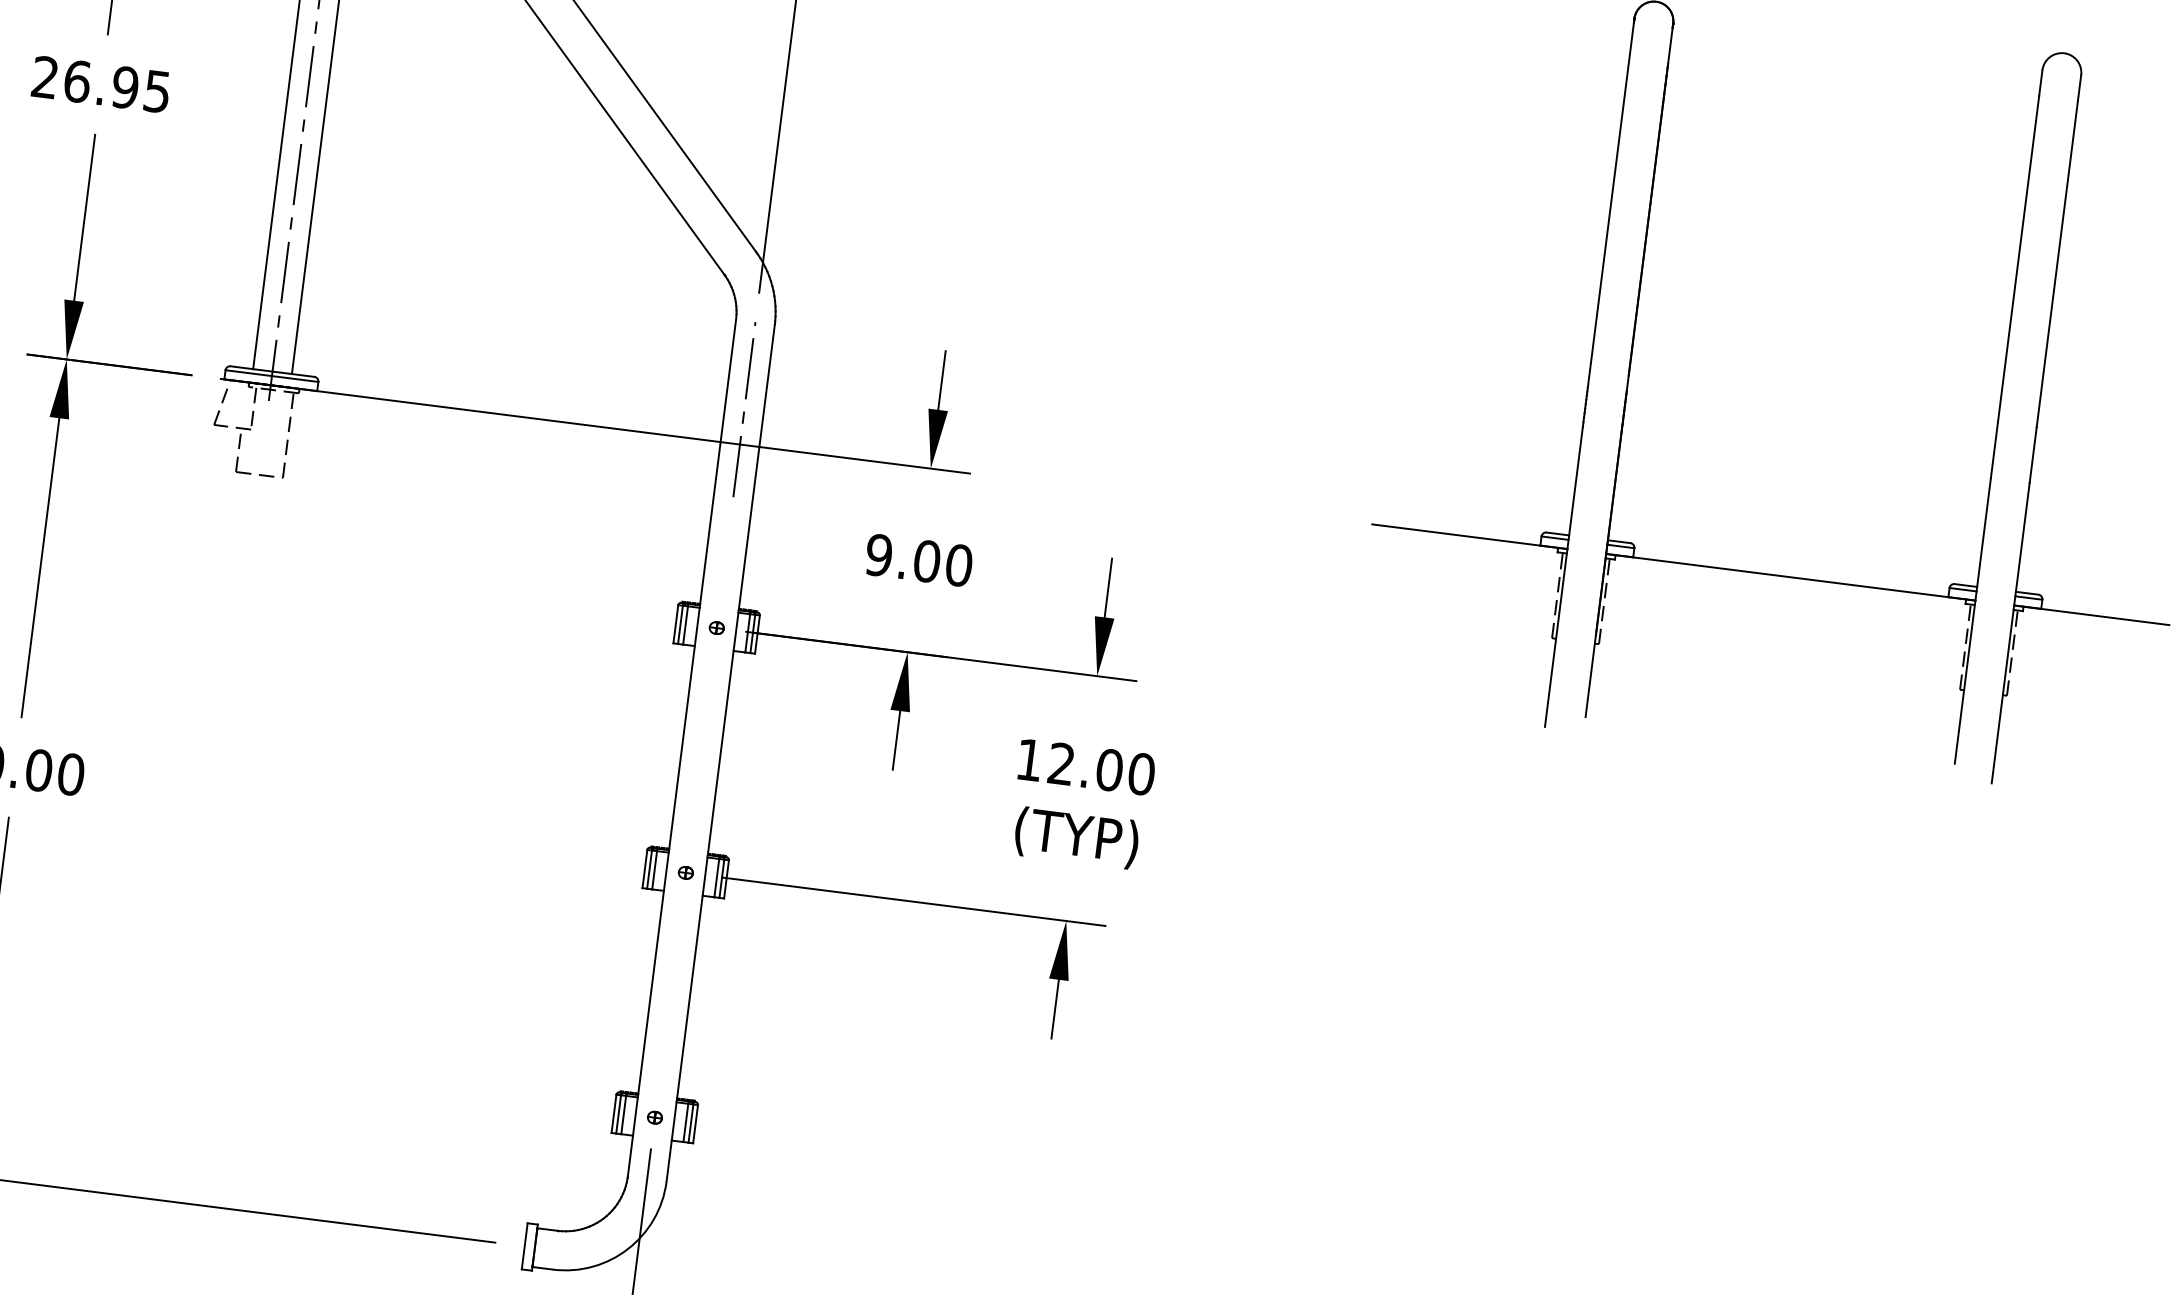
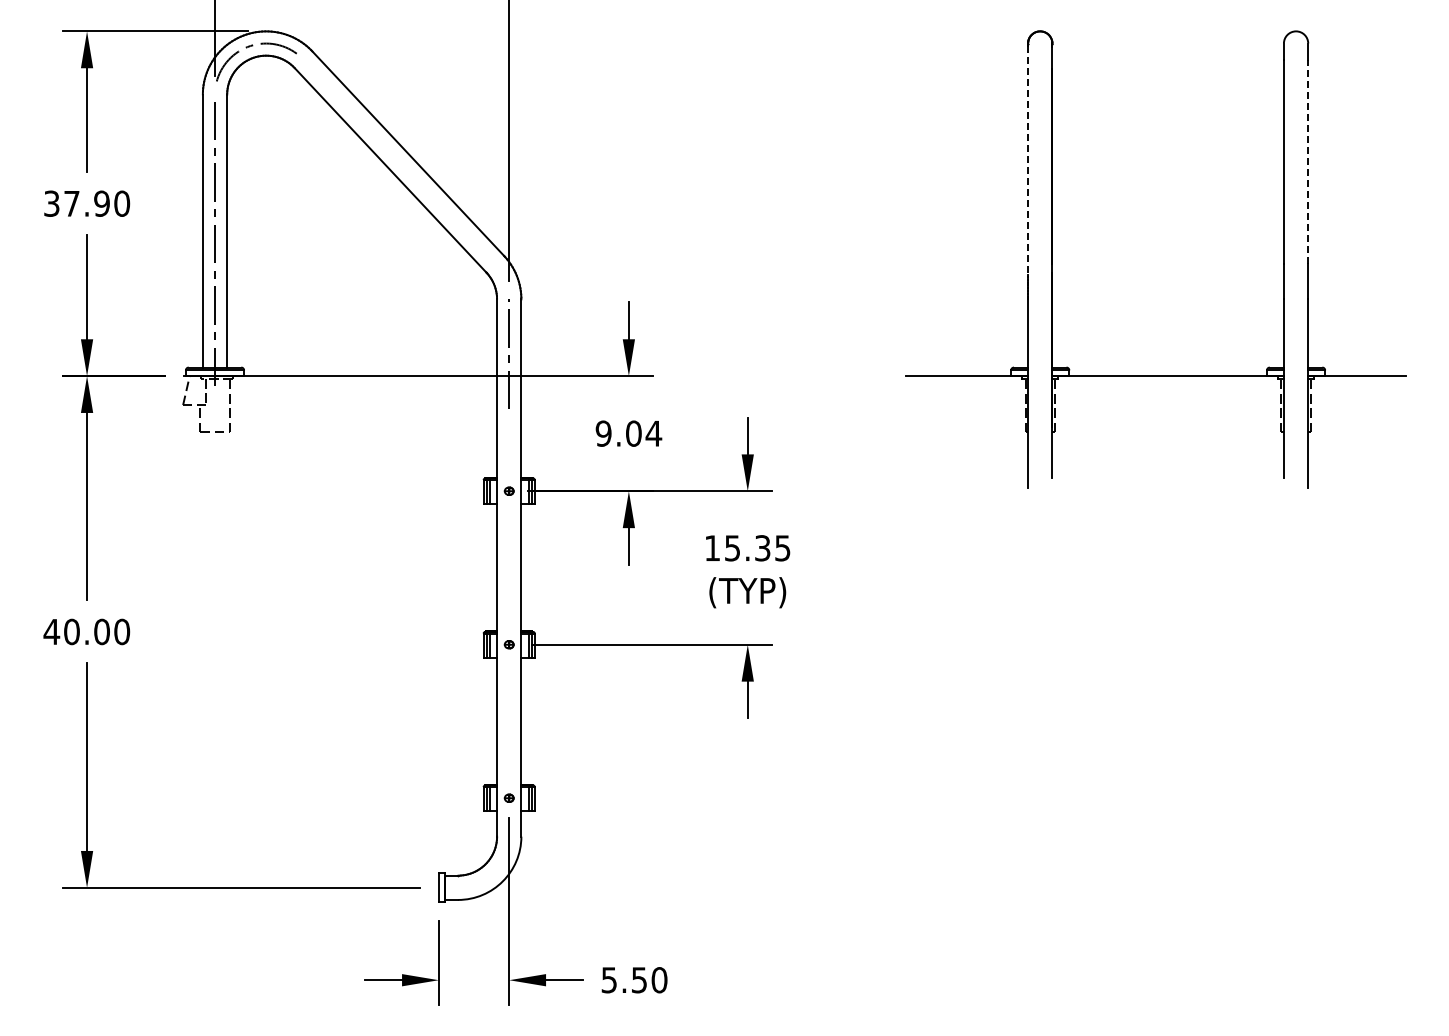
text: (102, 84) -> (87, 203), 26.95 -> 37.90
line: (1611, 206) -> (1028, 161), solid -> dashed
line: (2057, 263) -> (1308, 161), solid -> dashed
text: (958, 565) -> (653, 433), 9.00 -> 9.04
text: (1101, 769) -> (757, 548), 12.00 -> 15.35

